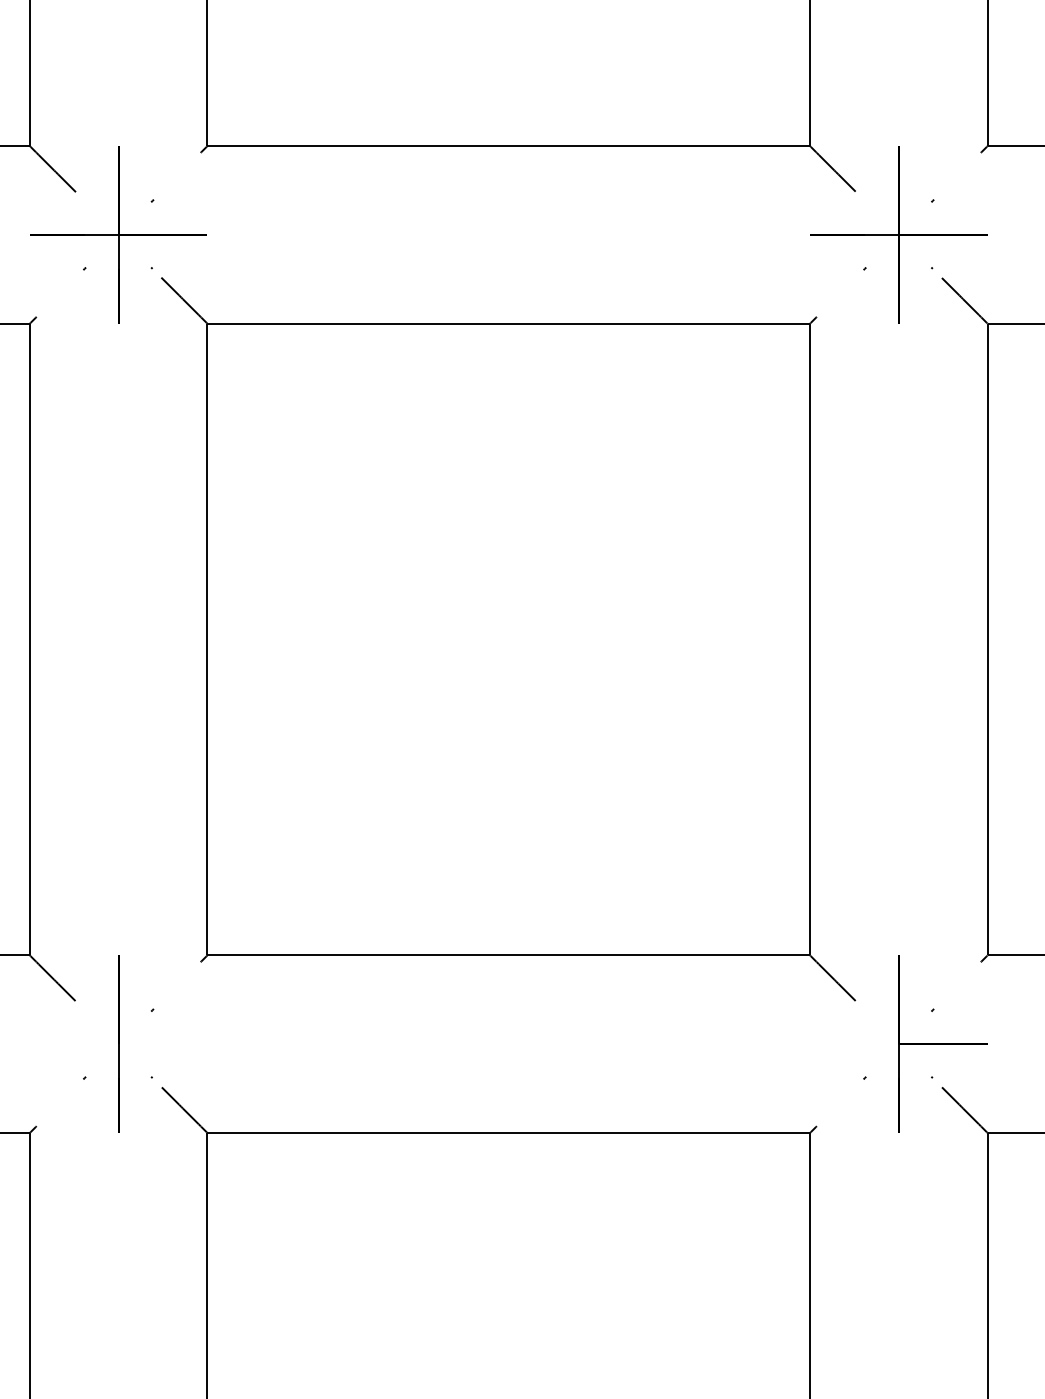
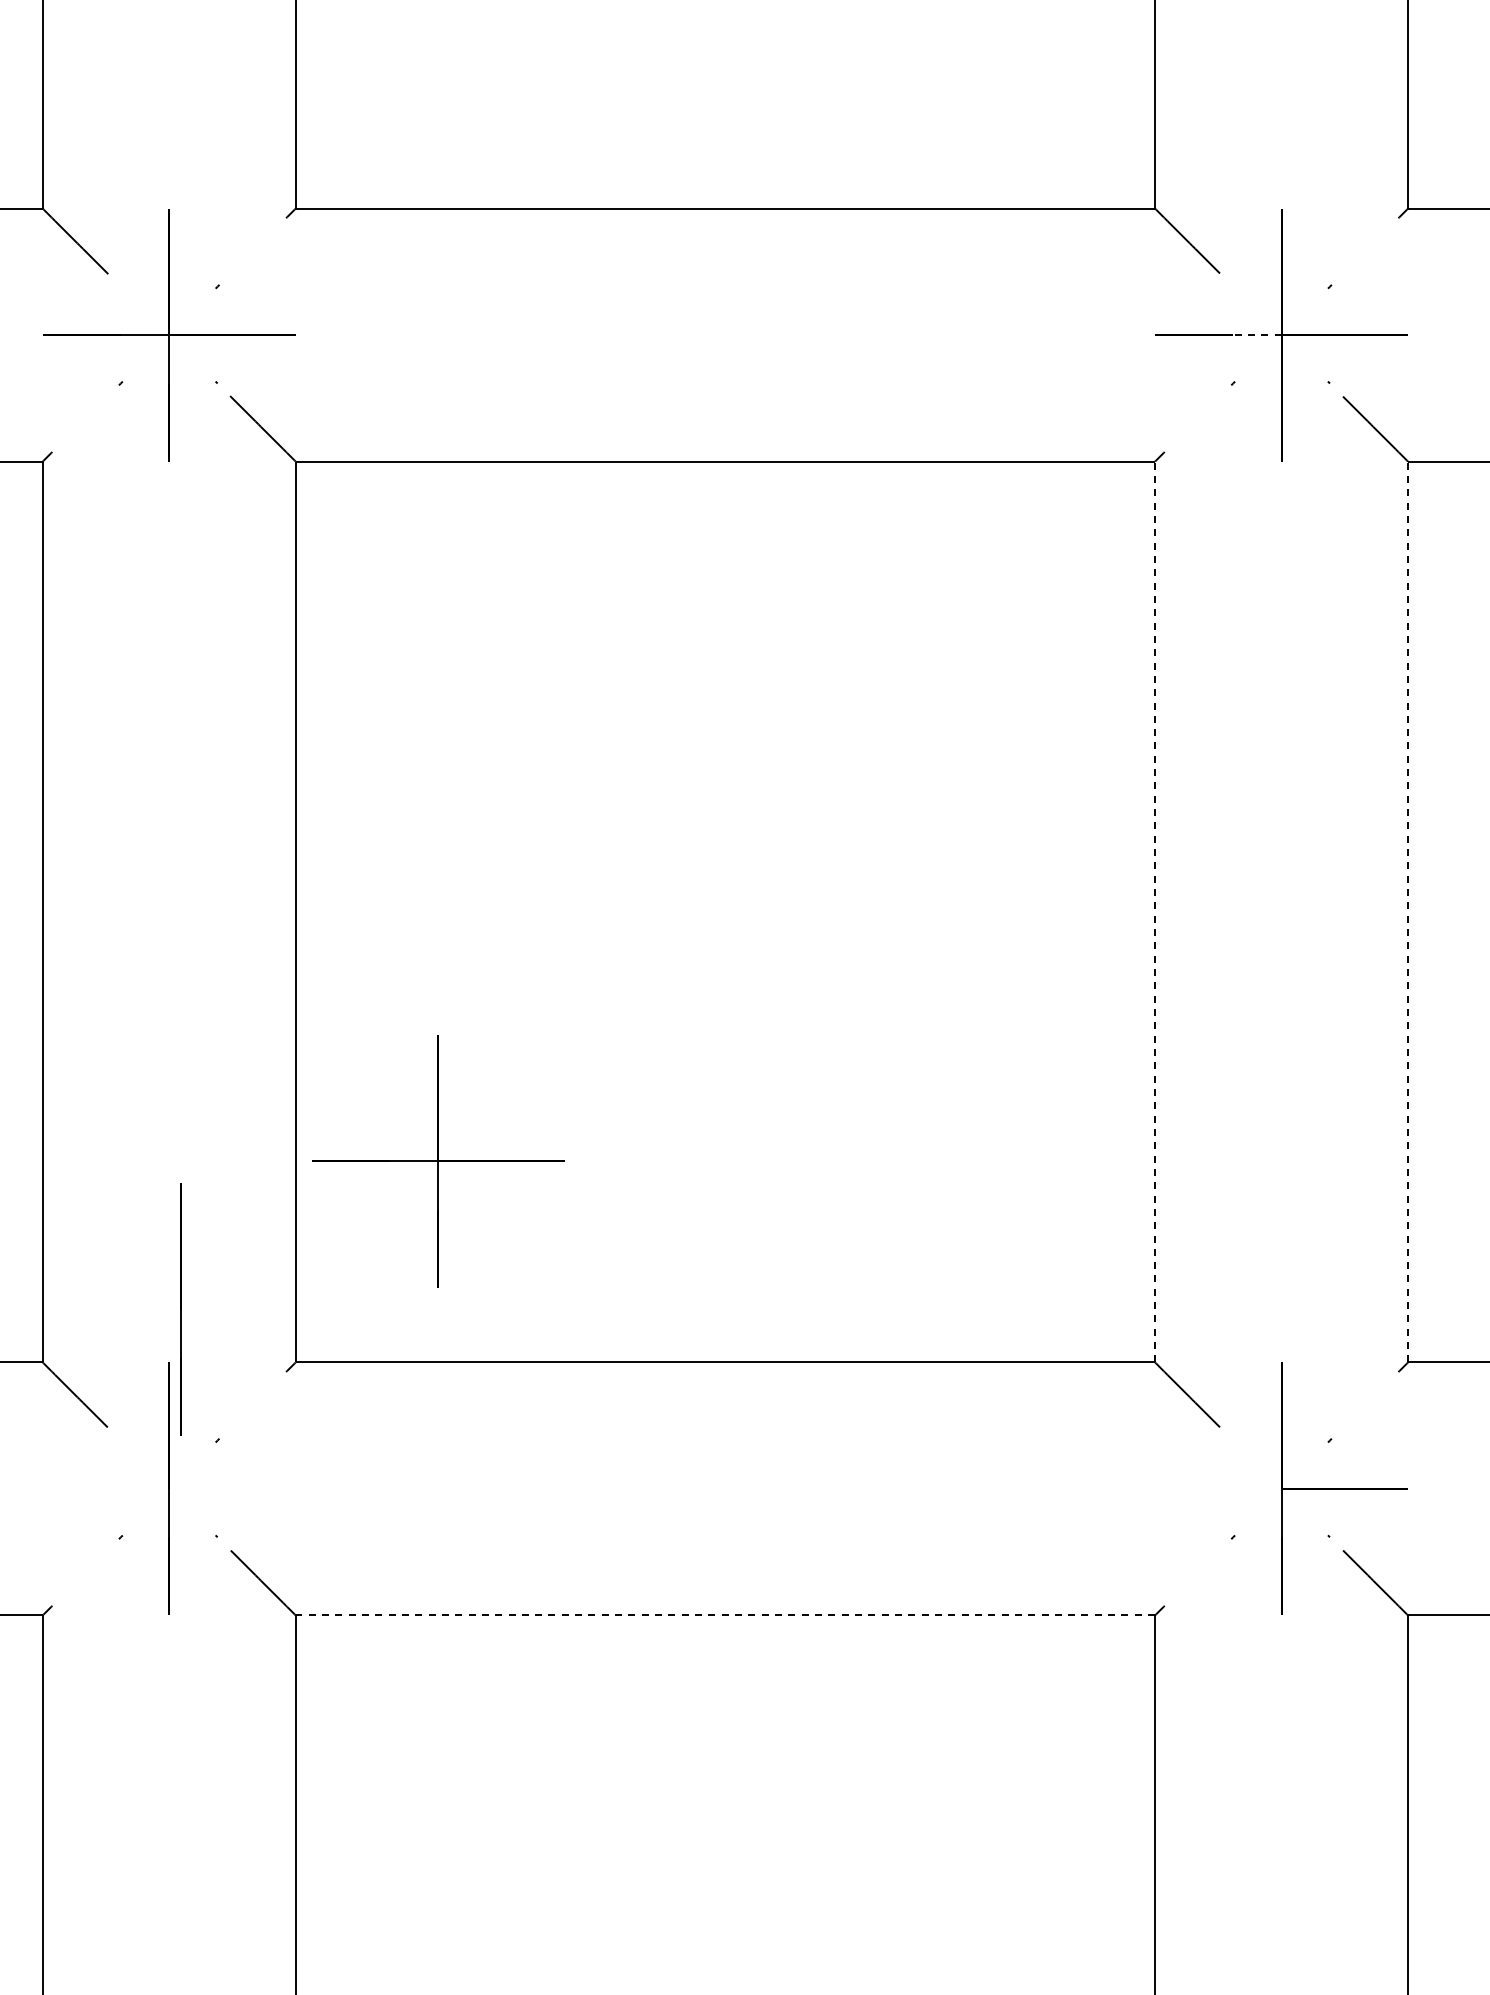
line: (881, 235) -> (1256, 335), solid -> dashed
line: (810, 639) -> (1155, 911), solid -> dashed
line: (987, 639) -> (1408, 911), solid -> dashed
part: (307, 814) -> (438, 1161), added
line: (126, 918) -> (180, 1309), added
line: (508, 1132) -> (725, 1615), solid -> dashed

